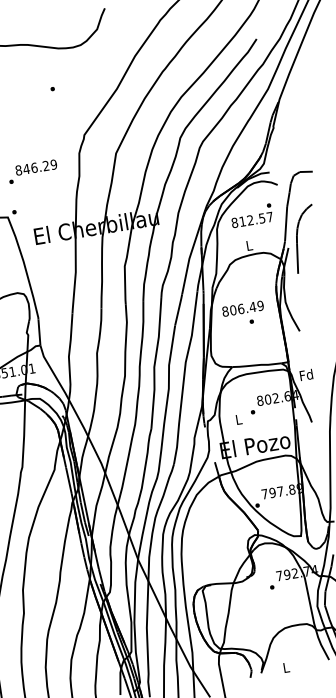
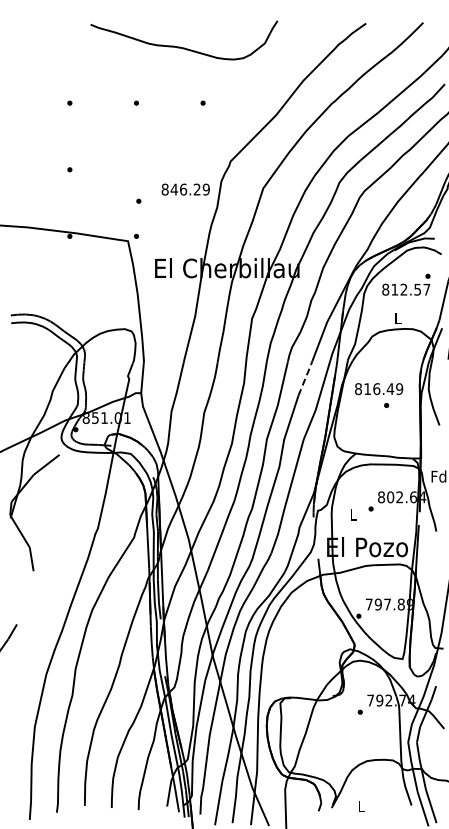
text: (36, 167) -> (185, 189), moved
line: (178, 309) -> (305, 377), solid -> dashed
text: (233, 310) -> (367, 389), 806.49 -> 816.49

